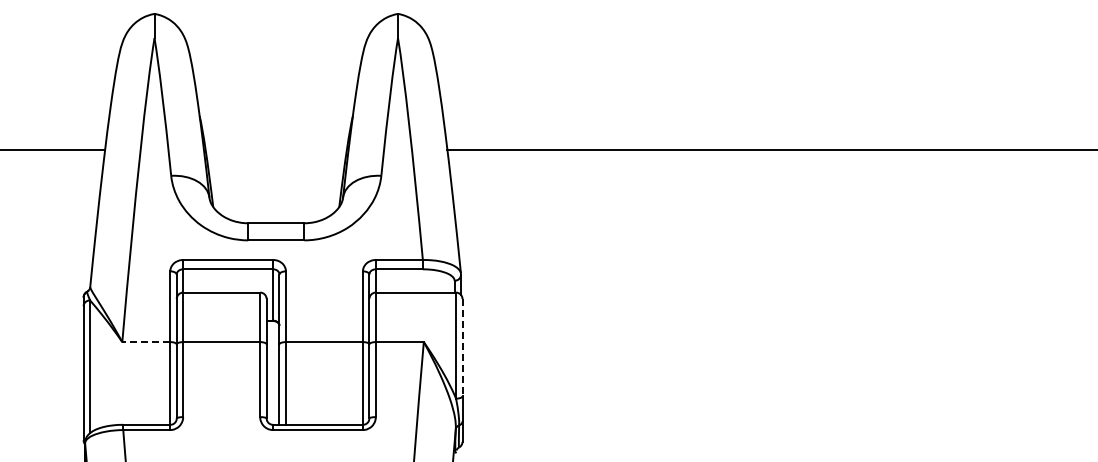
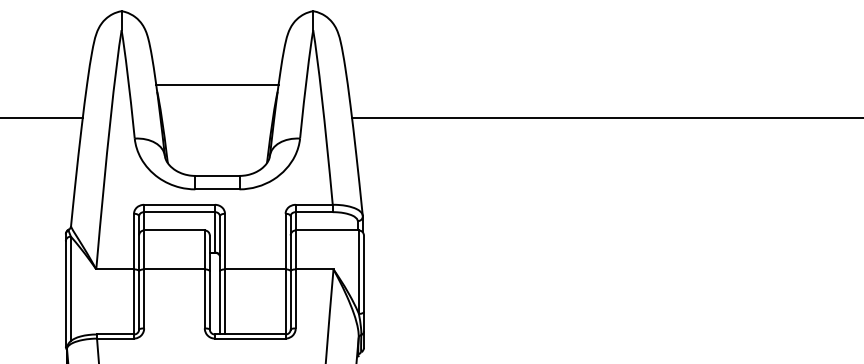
line: (276, 107) -> (217, 84), added
line: (145, 342) -> (114, 269), dashed -> solid
line: (462, 347) -> (363, 273), dashed -> solid

